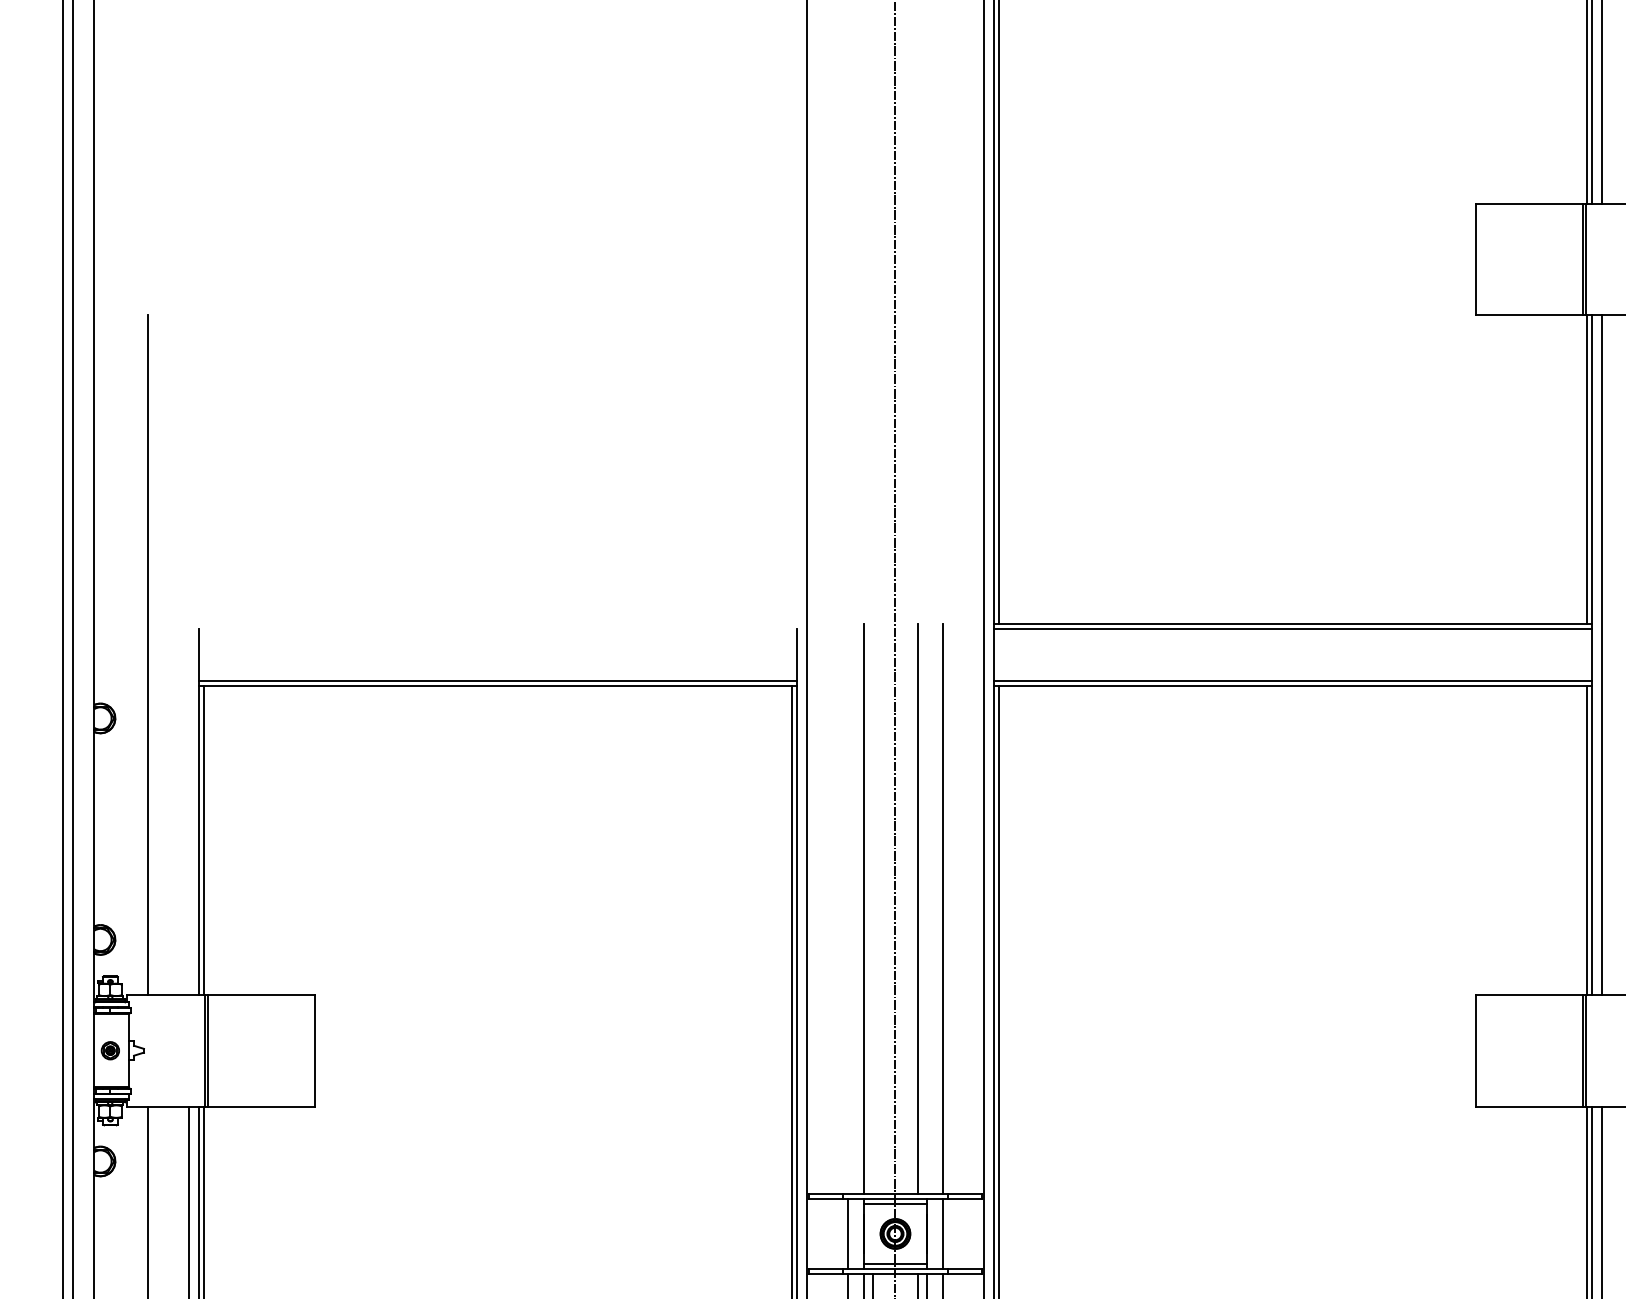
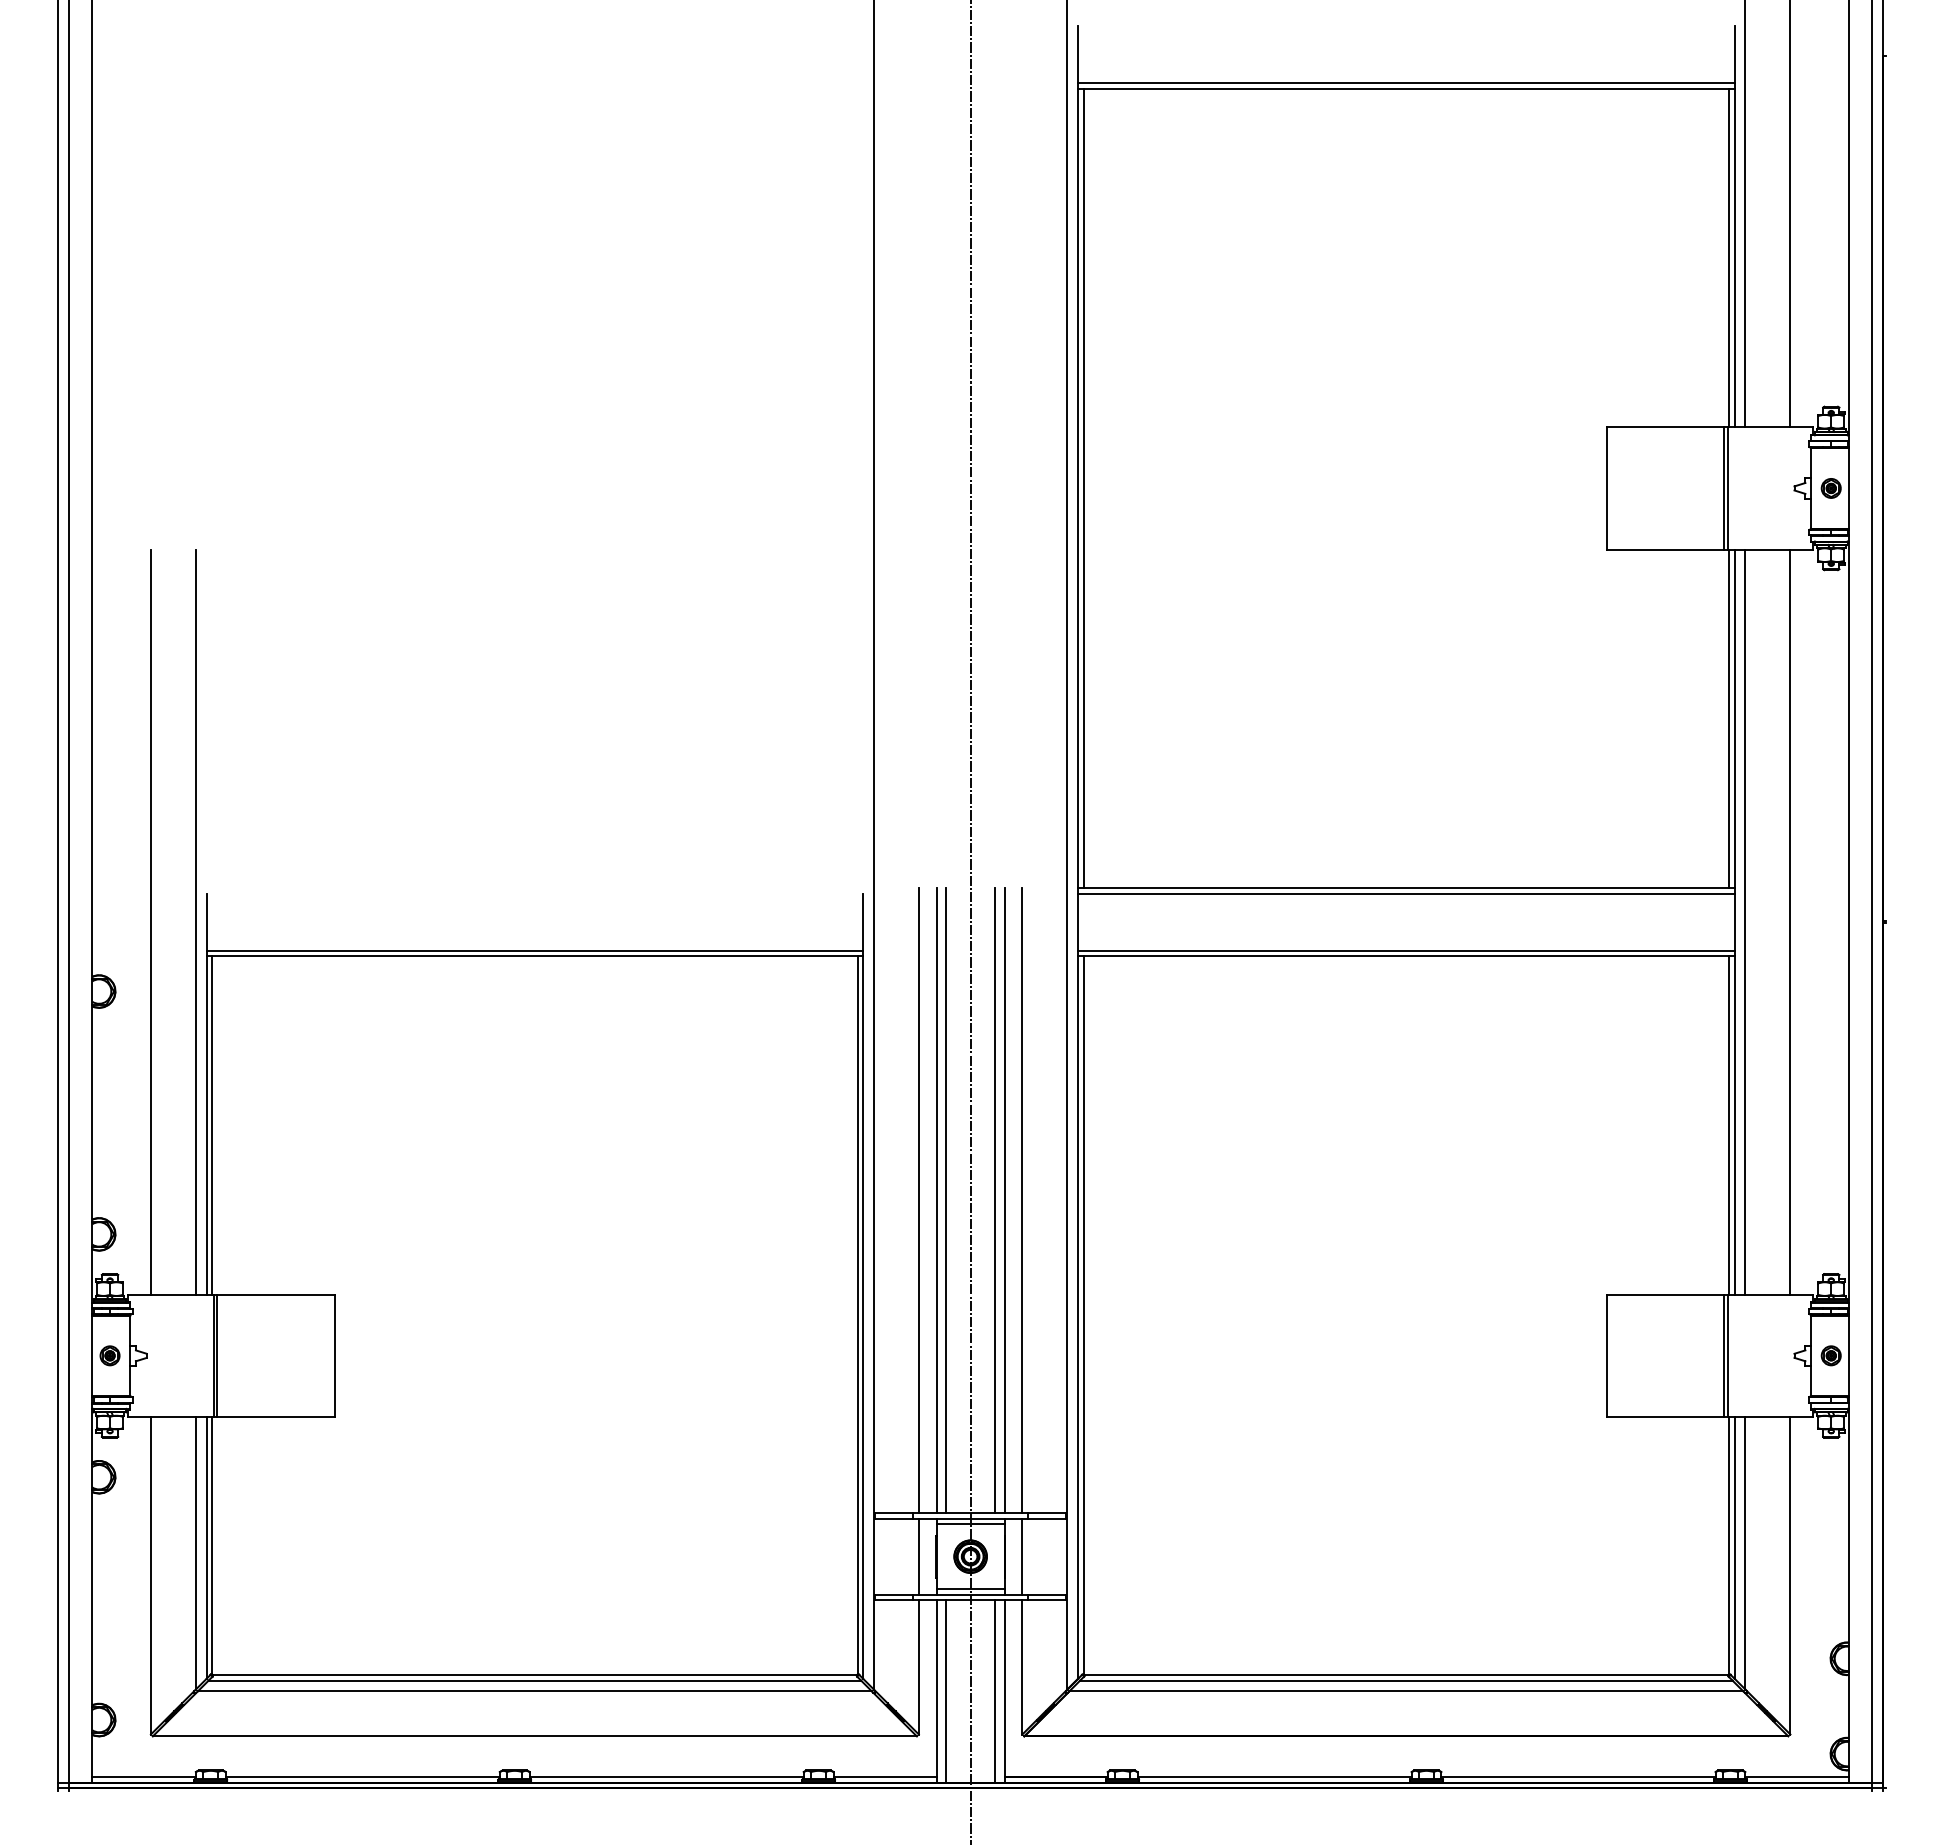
line: (188, 654) -> (195, 921), added
line: (847, 909) -> (918, 1200), added
line: (873, 909) -> (946, 1200), added
line: (926, 909) -> (1004, 1200), added

